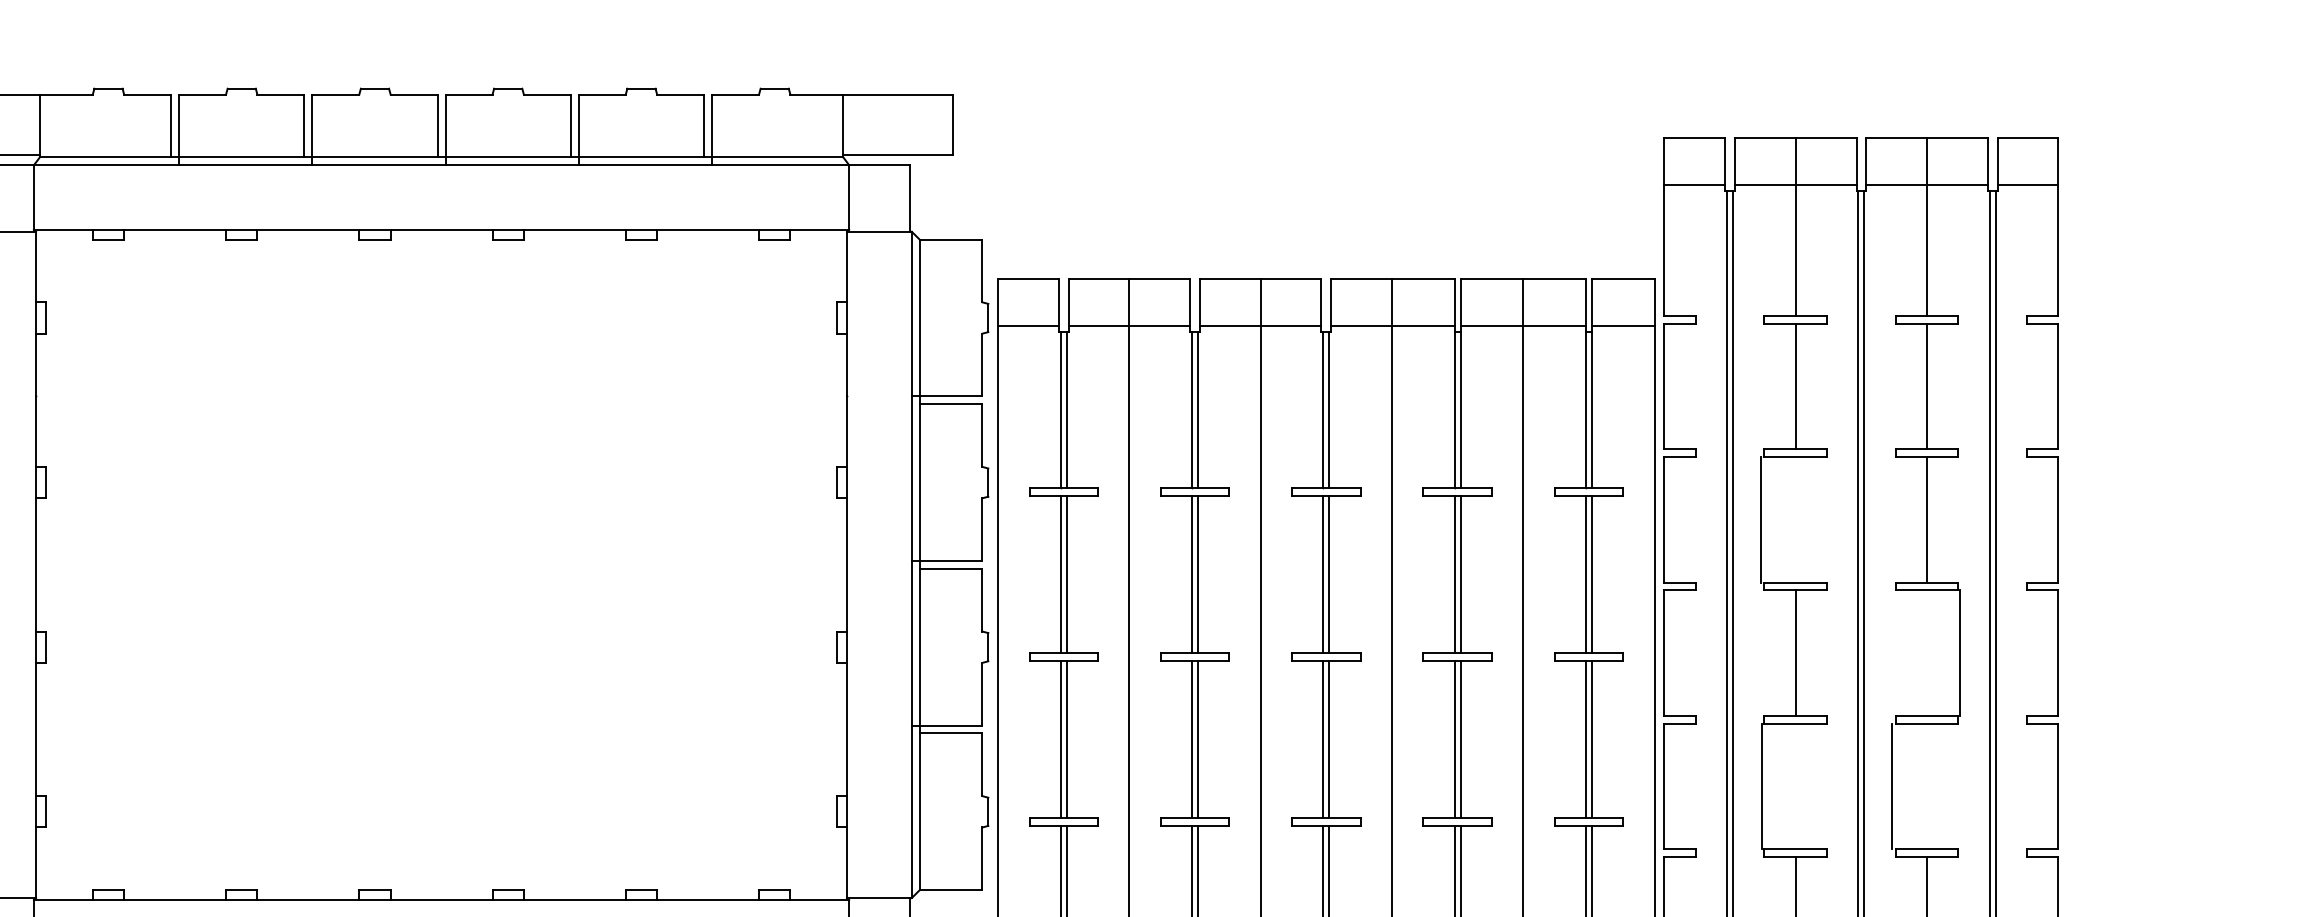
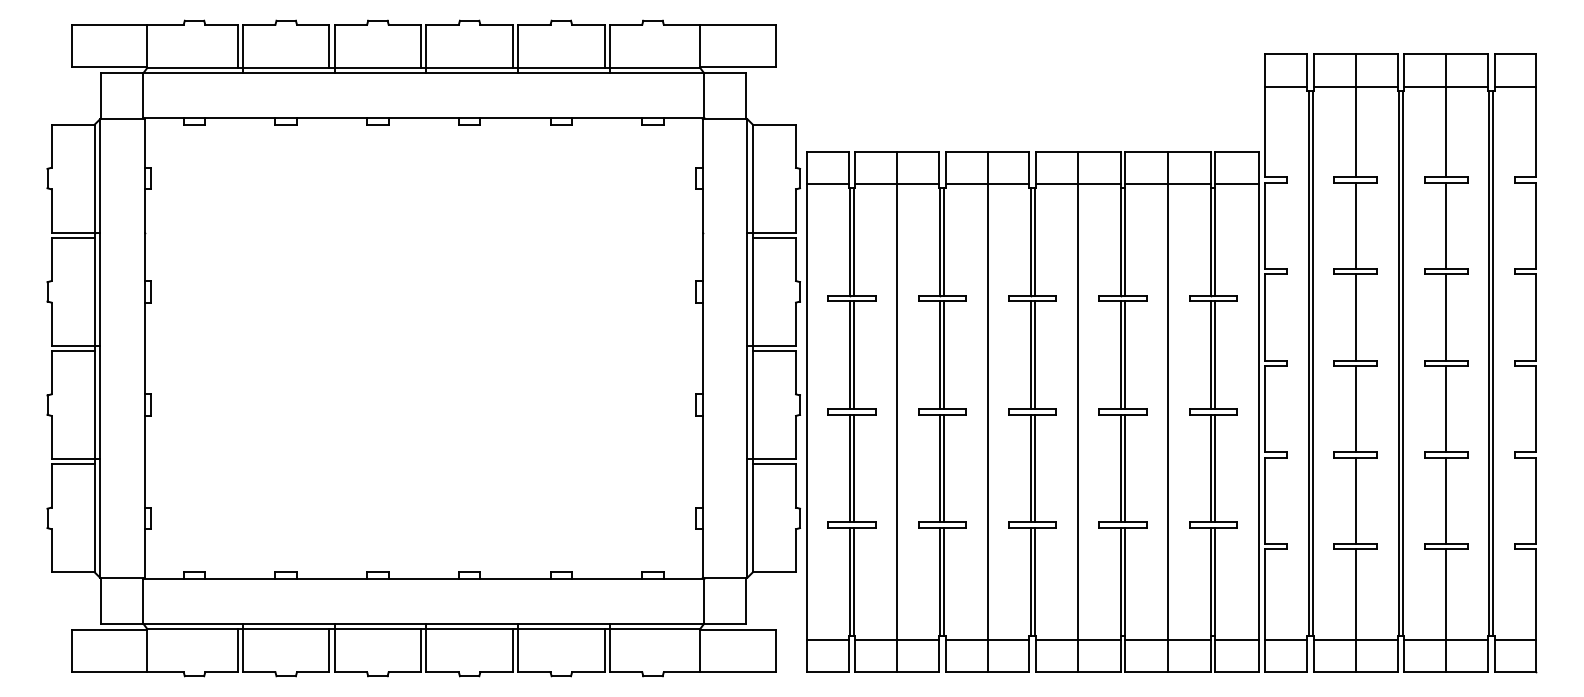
line: (1760, 519) -> (1355, 317), moved
line: (1961, 653) -> (1446, 409), moved
line: (1761, 785) -> (1355, 500), moved
line: (1892, 785) -> (1446, 500), moved

